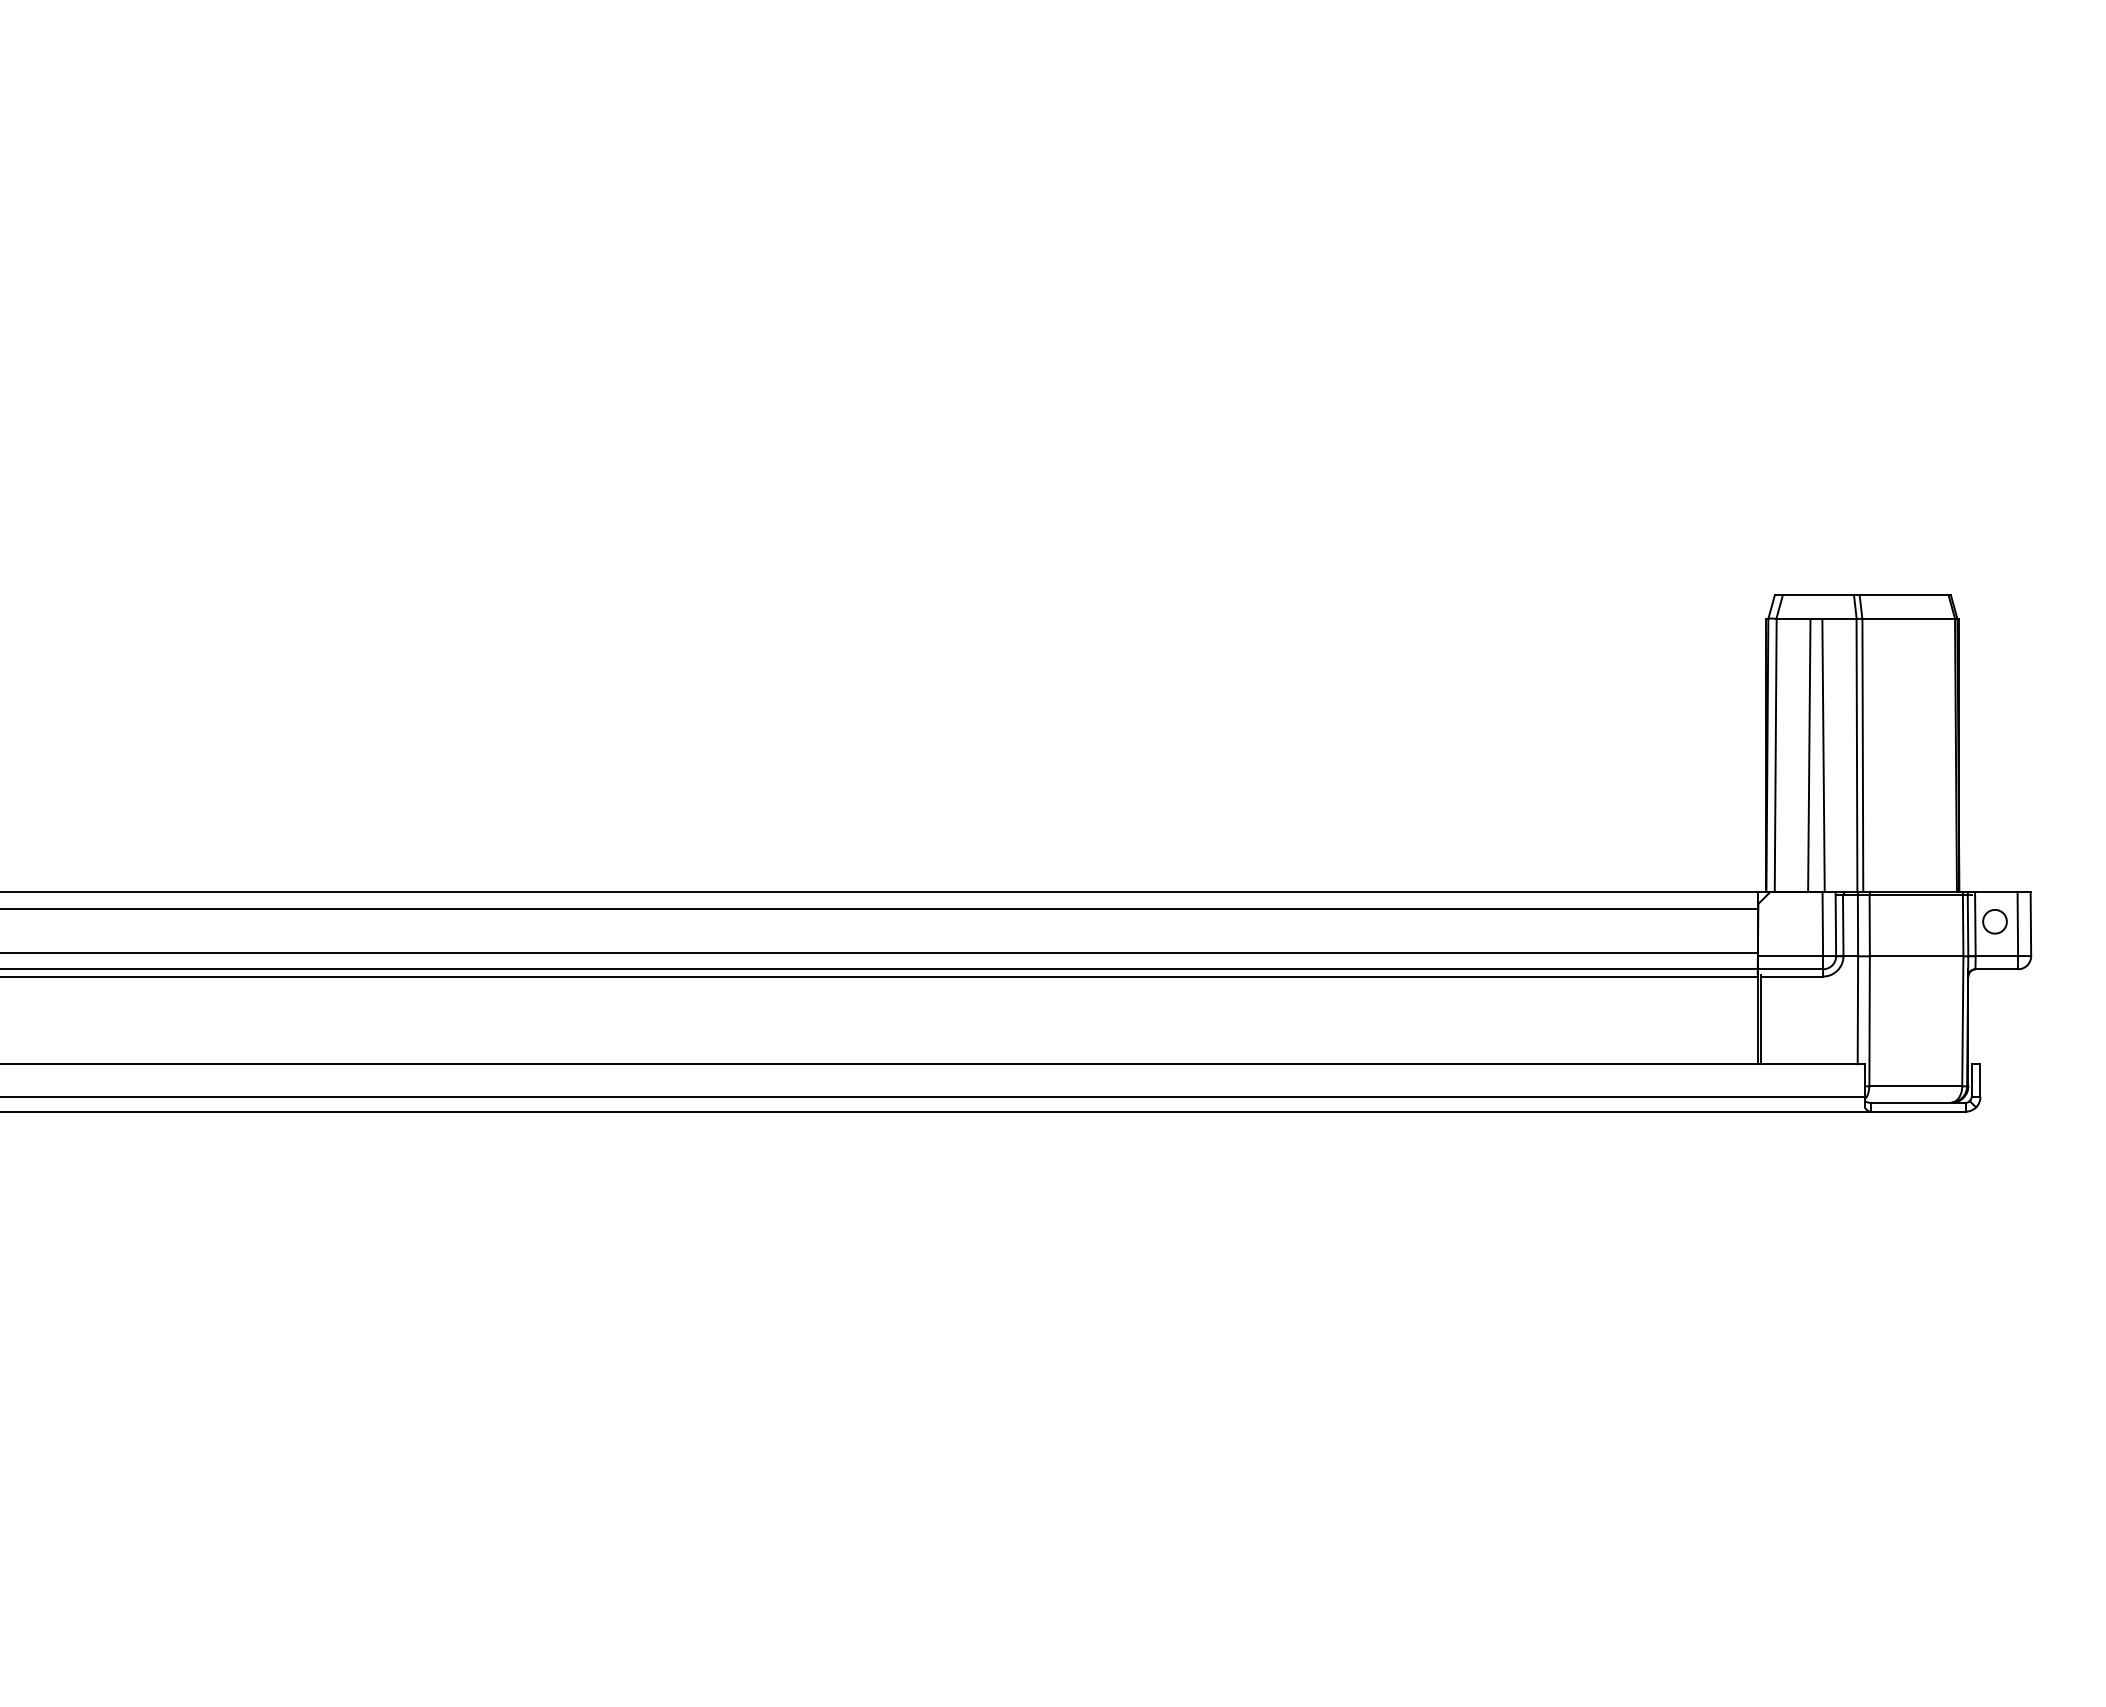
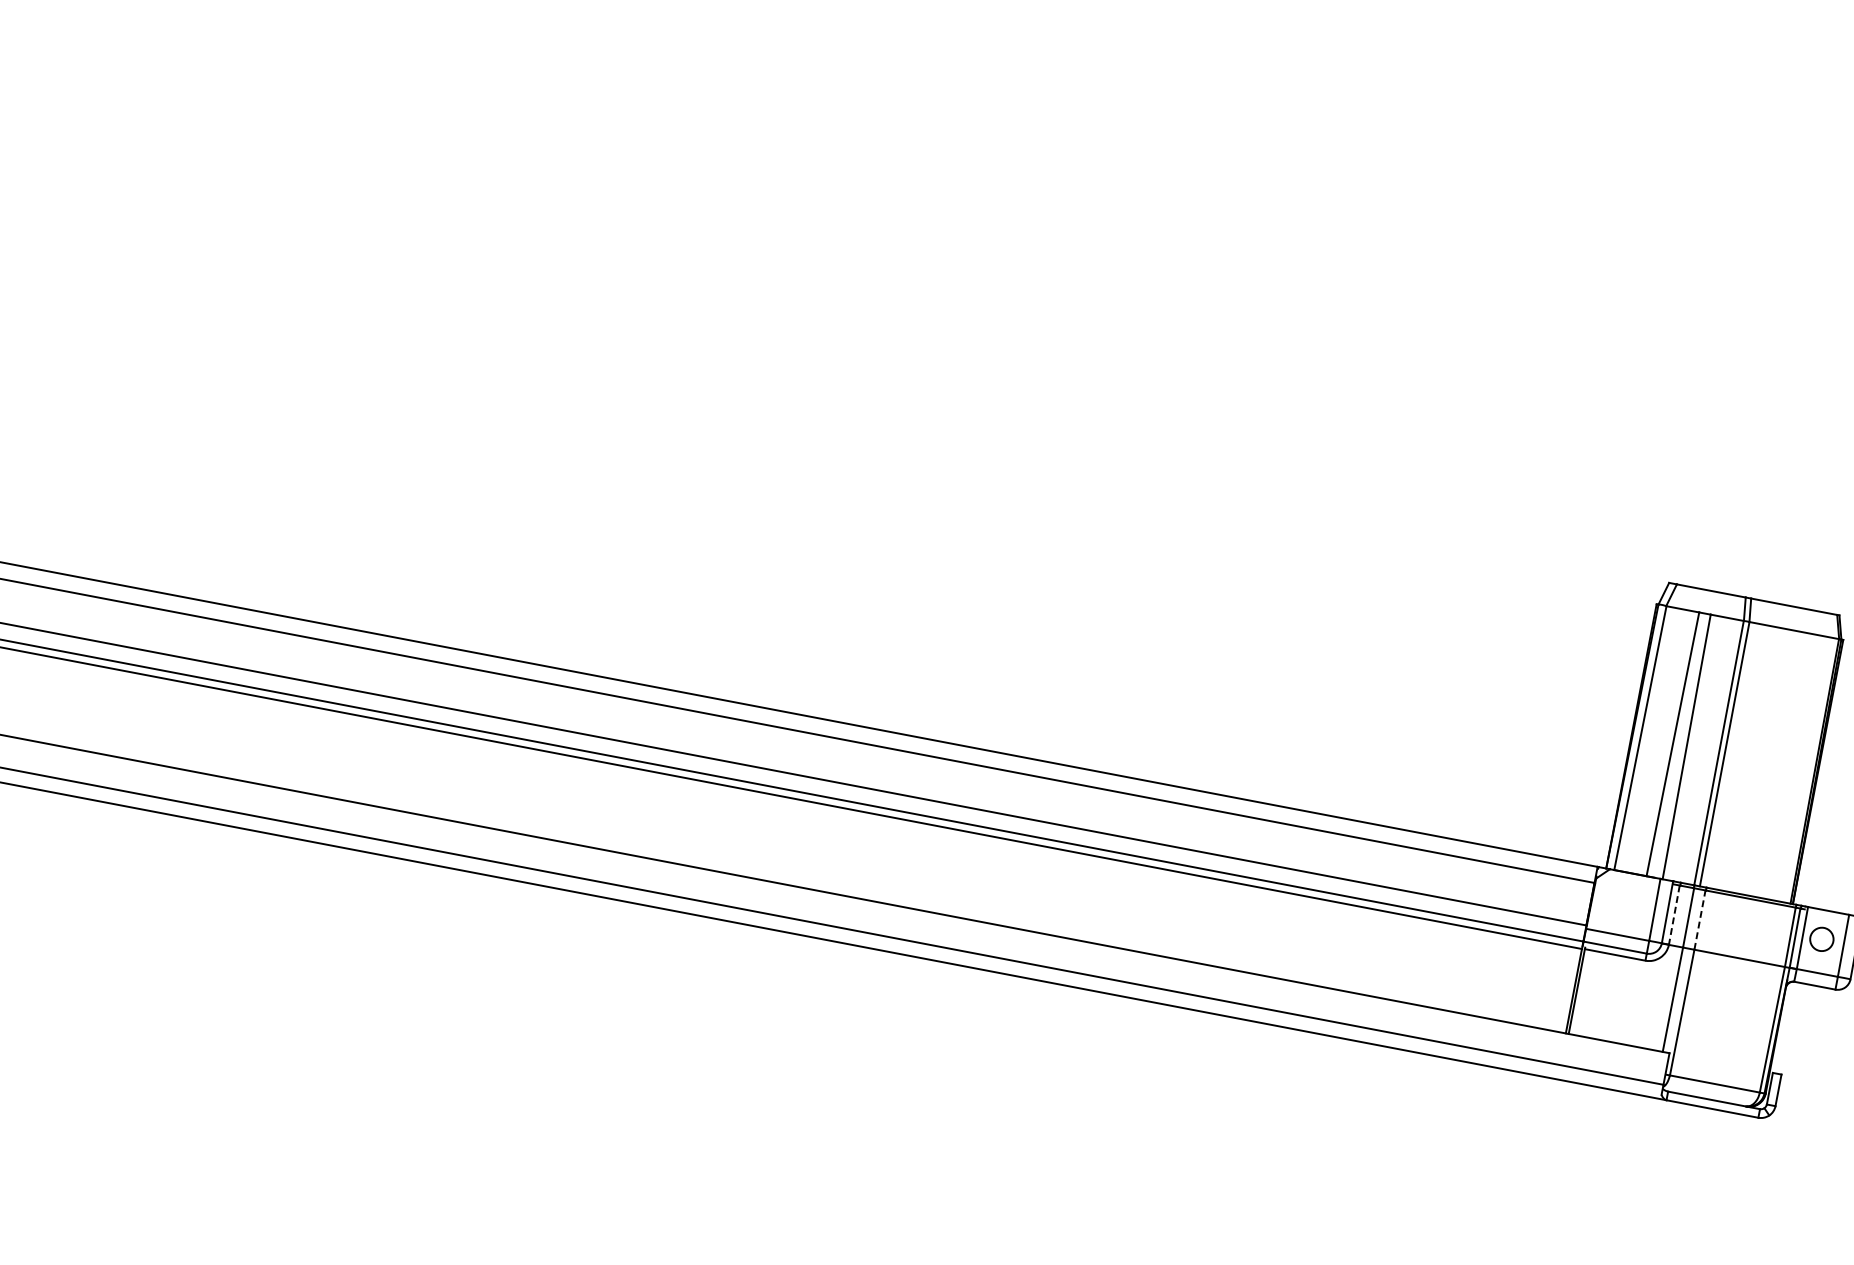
line: (1843, 925) -> (1674, 915), solid -> dashed
line: (1869, 925) -> (1699, 919), solid -> dashed

